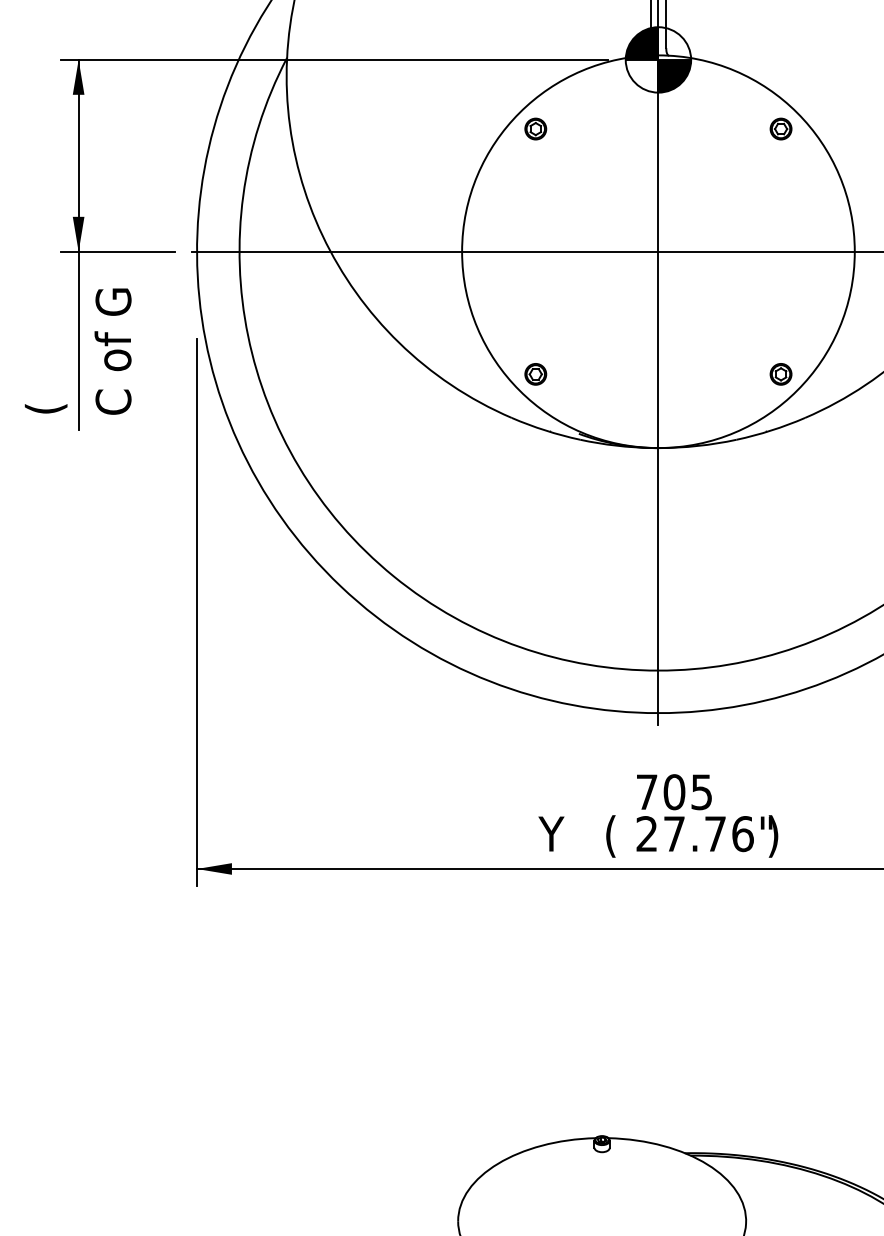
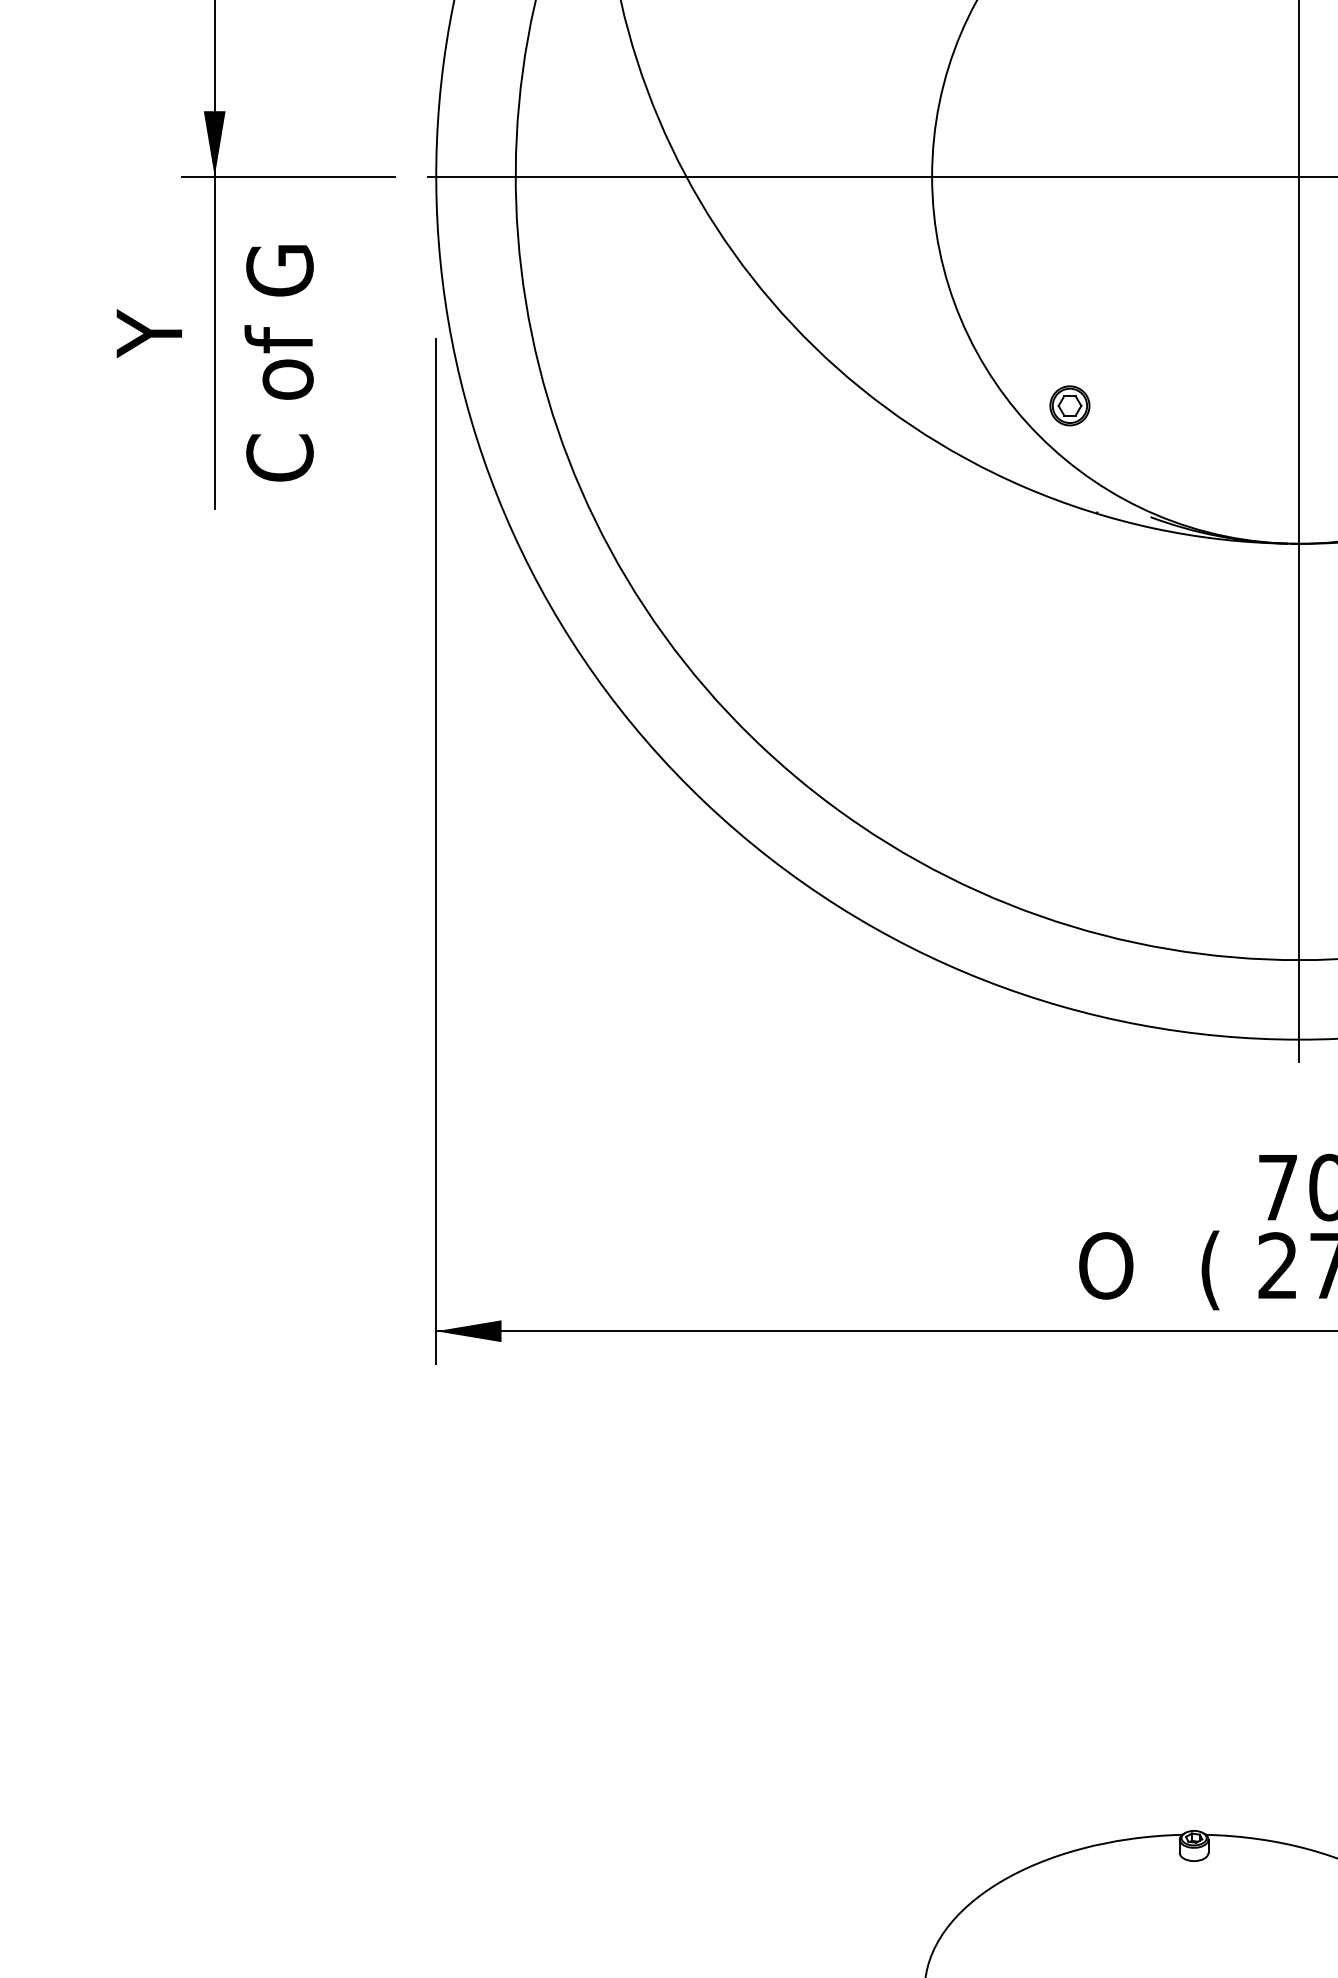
text: (45, 367) -> (152, 393), ( -> Y
text: (553, 834) -> (1103, 1266), Y -> O

